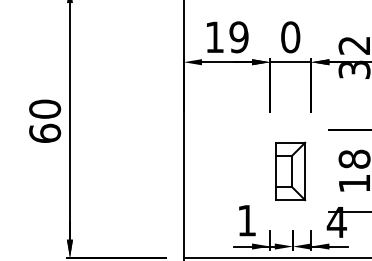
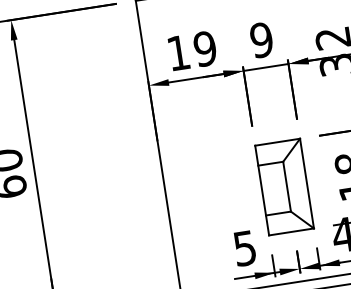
text: (290, 37) -> (261, 40), 0 -> 9
part: (290, 171) -> (284, 187), size x1.43
text: (246, 220) -> (244, 248), 1 -> 5

